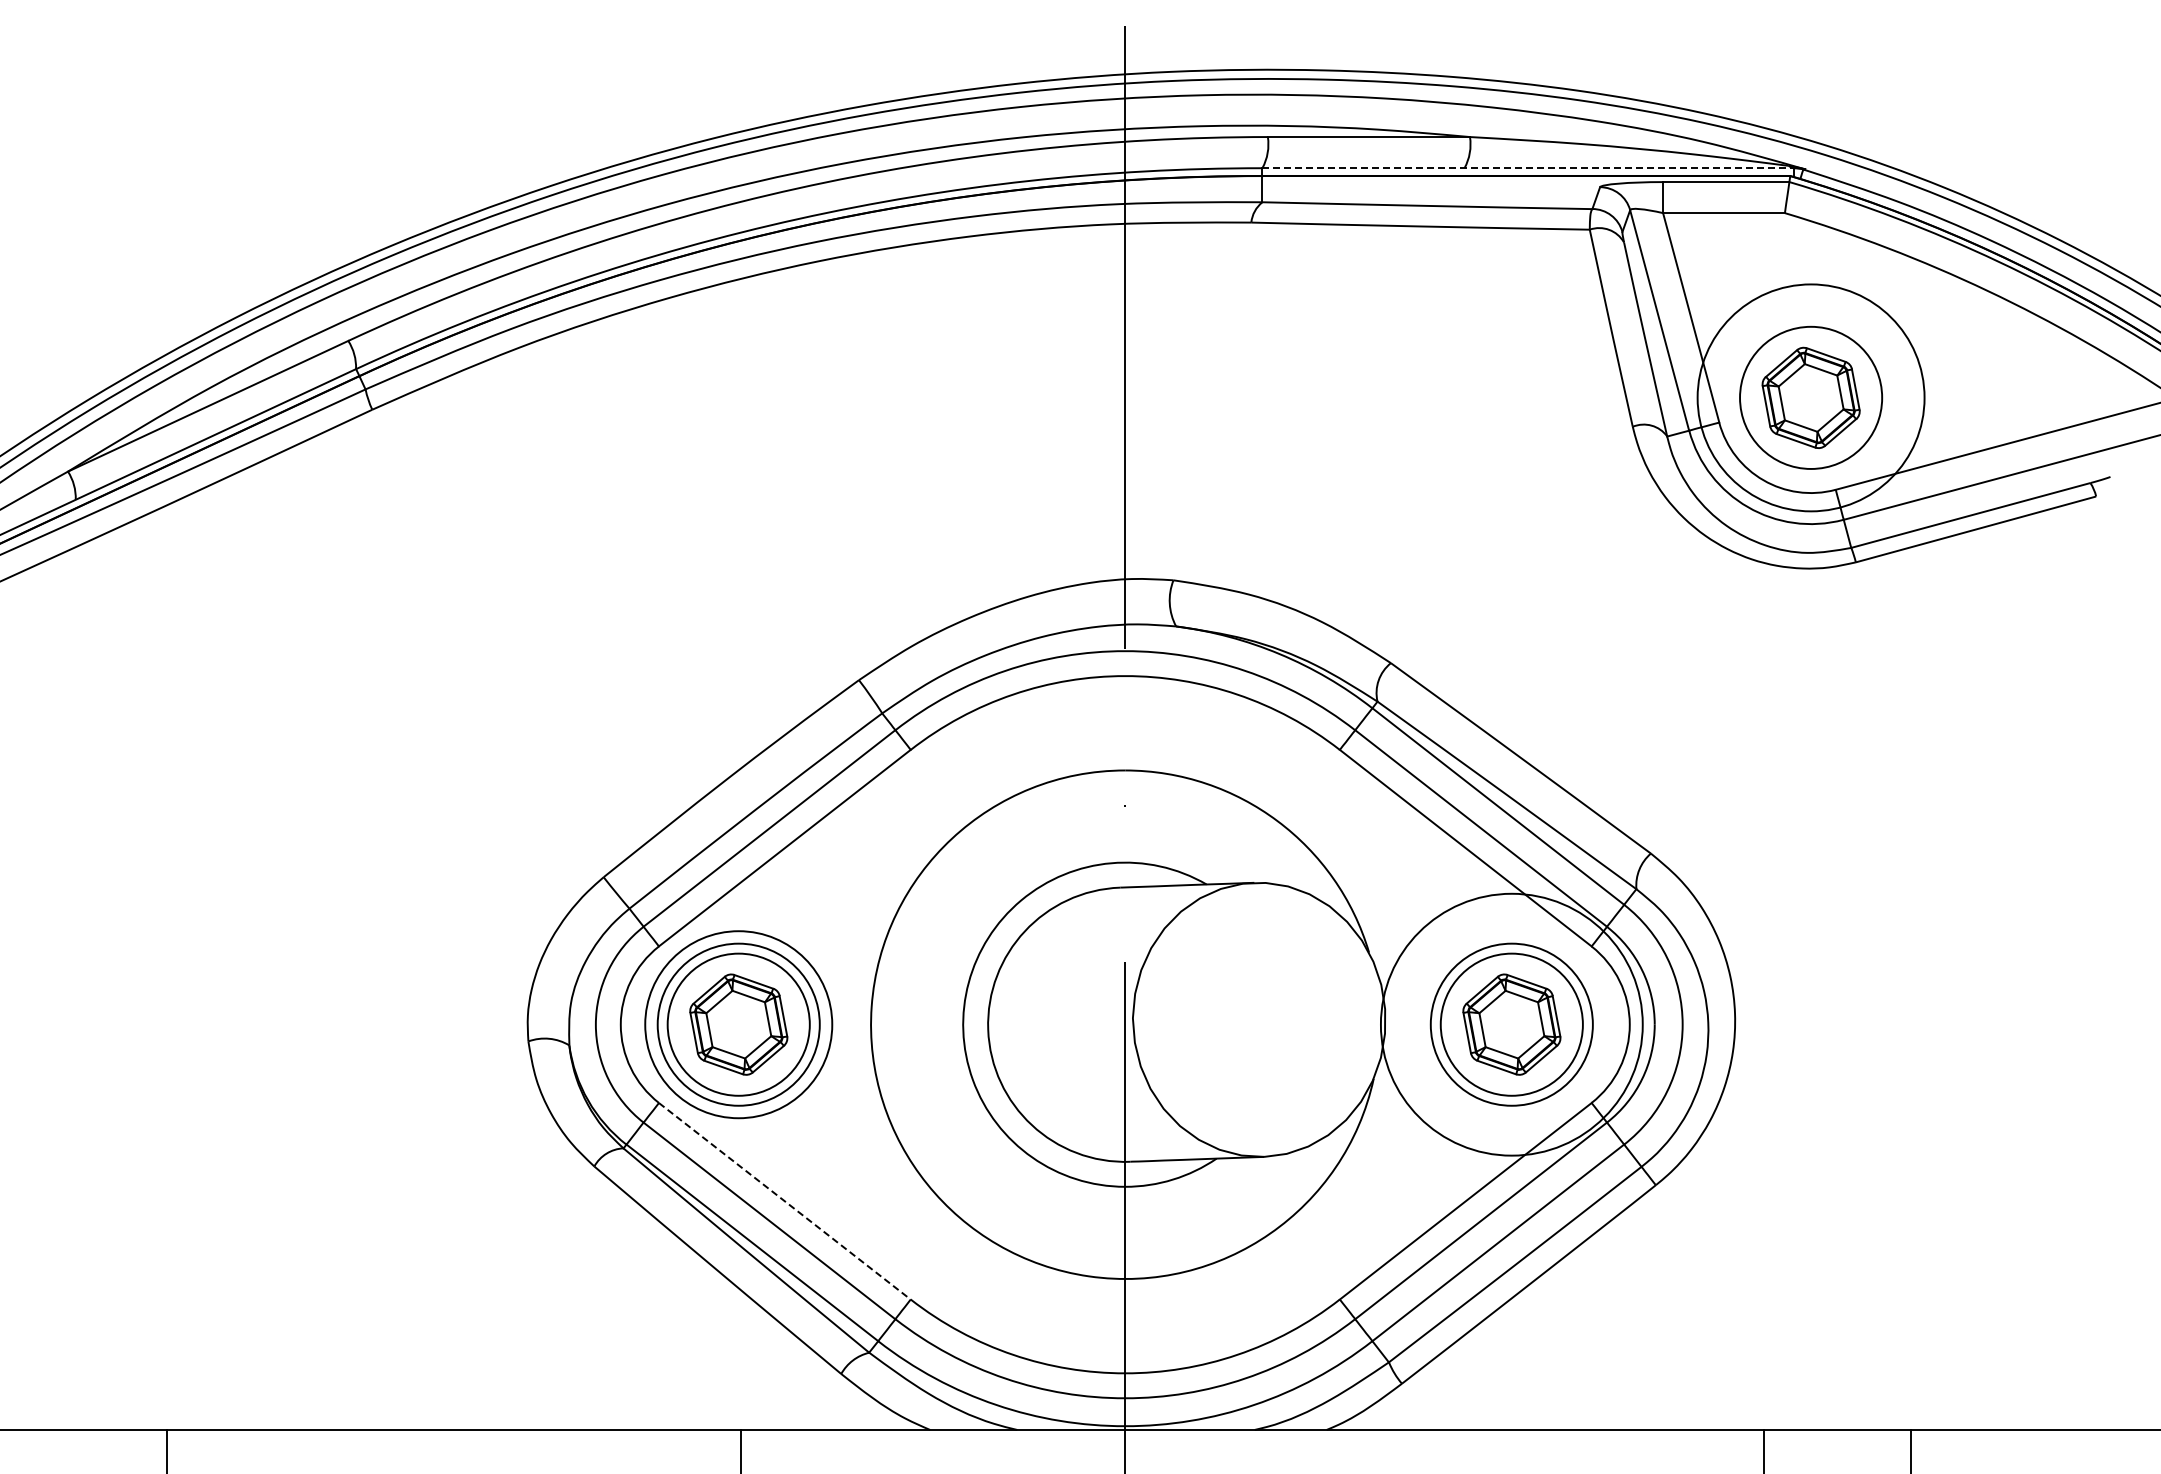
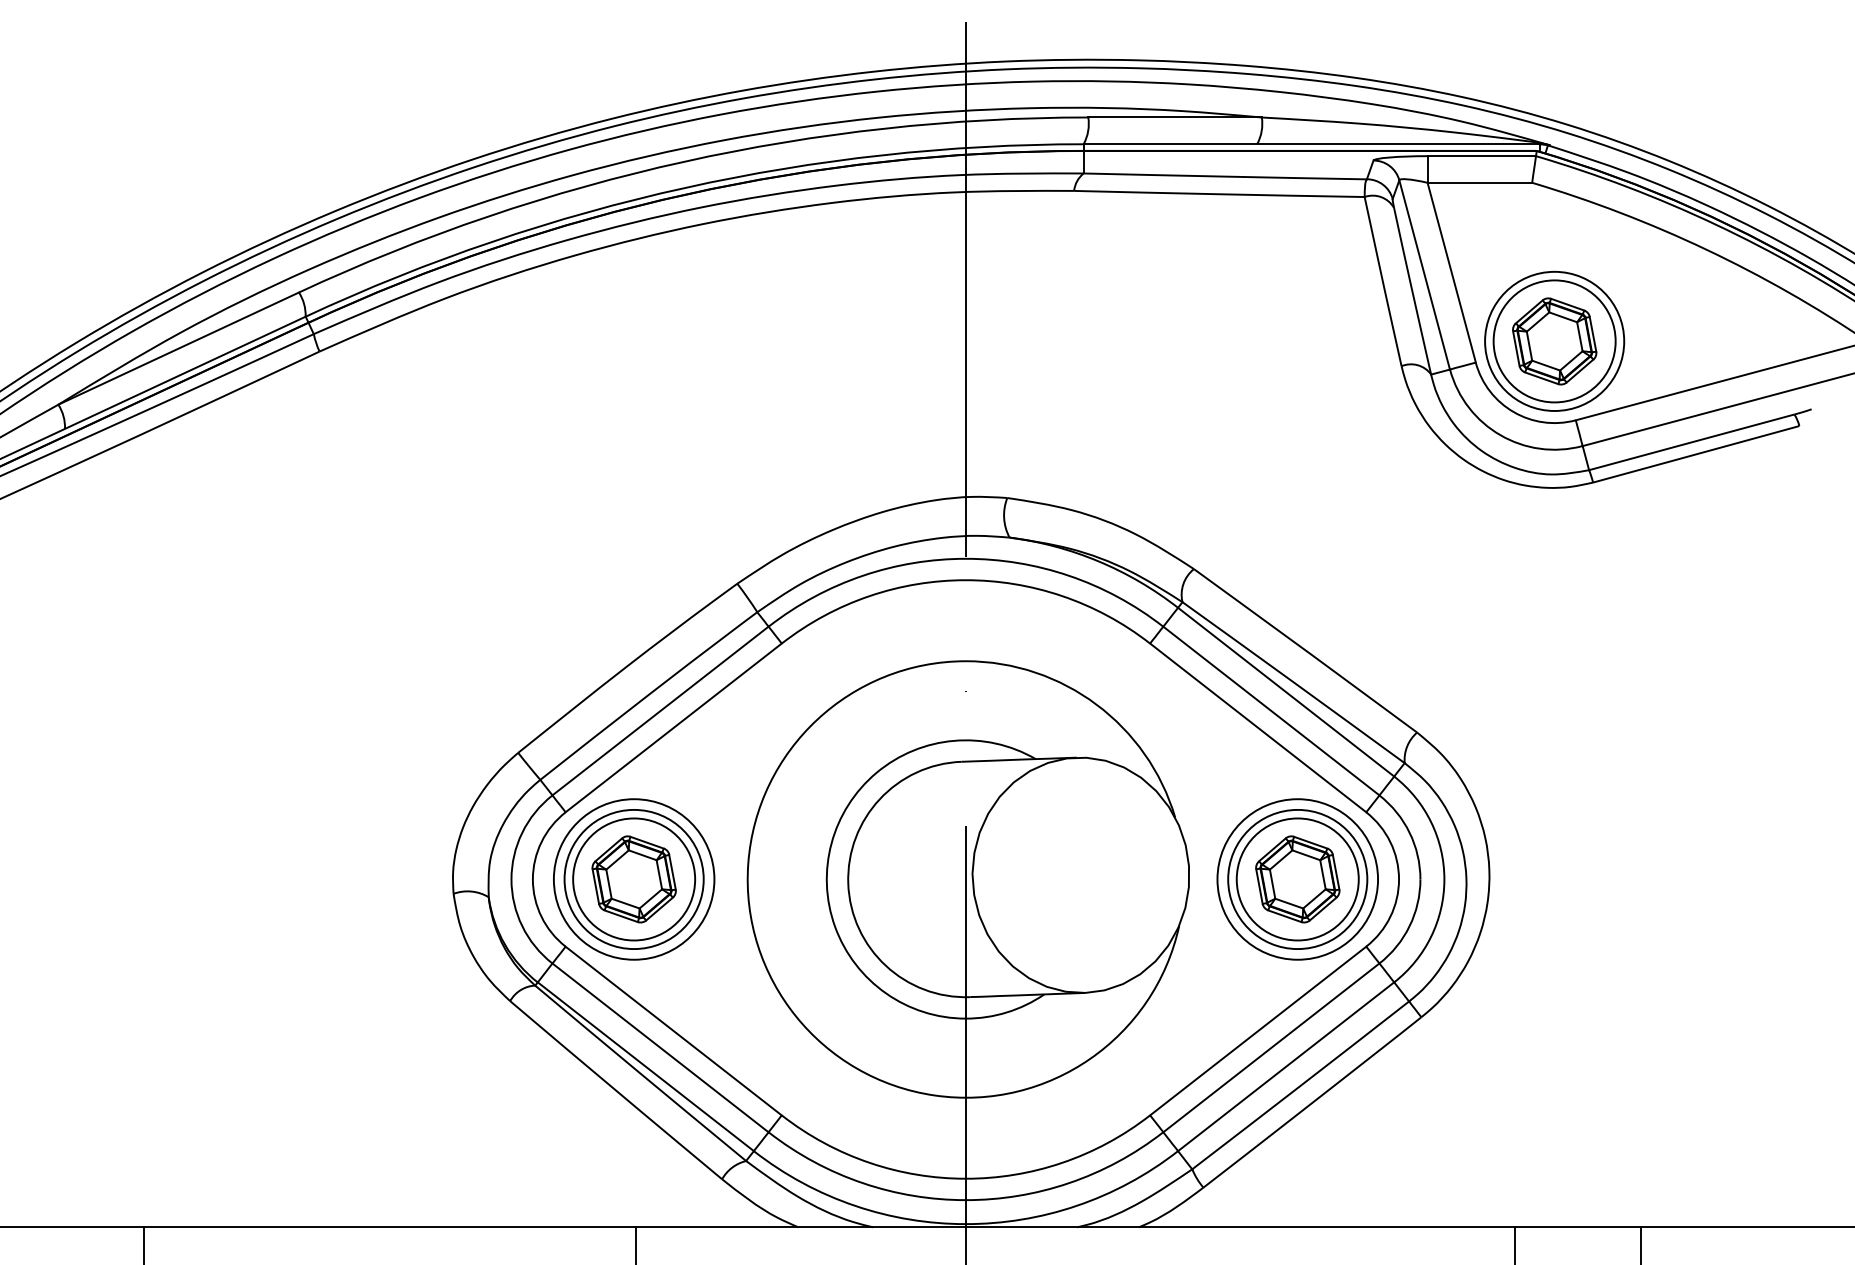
line: (1528, 168) -> (1312, 144), dashed -> solid
circle: (1811, 397) -> (1554, 341), size x0.71
circle: (1511, 1024) -> (1297, 879), size x0.71
line: (784, 1201) -> (673, 1031), dashed -> solid

